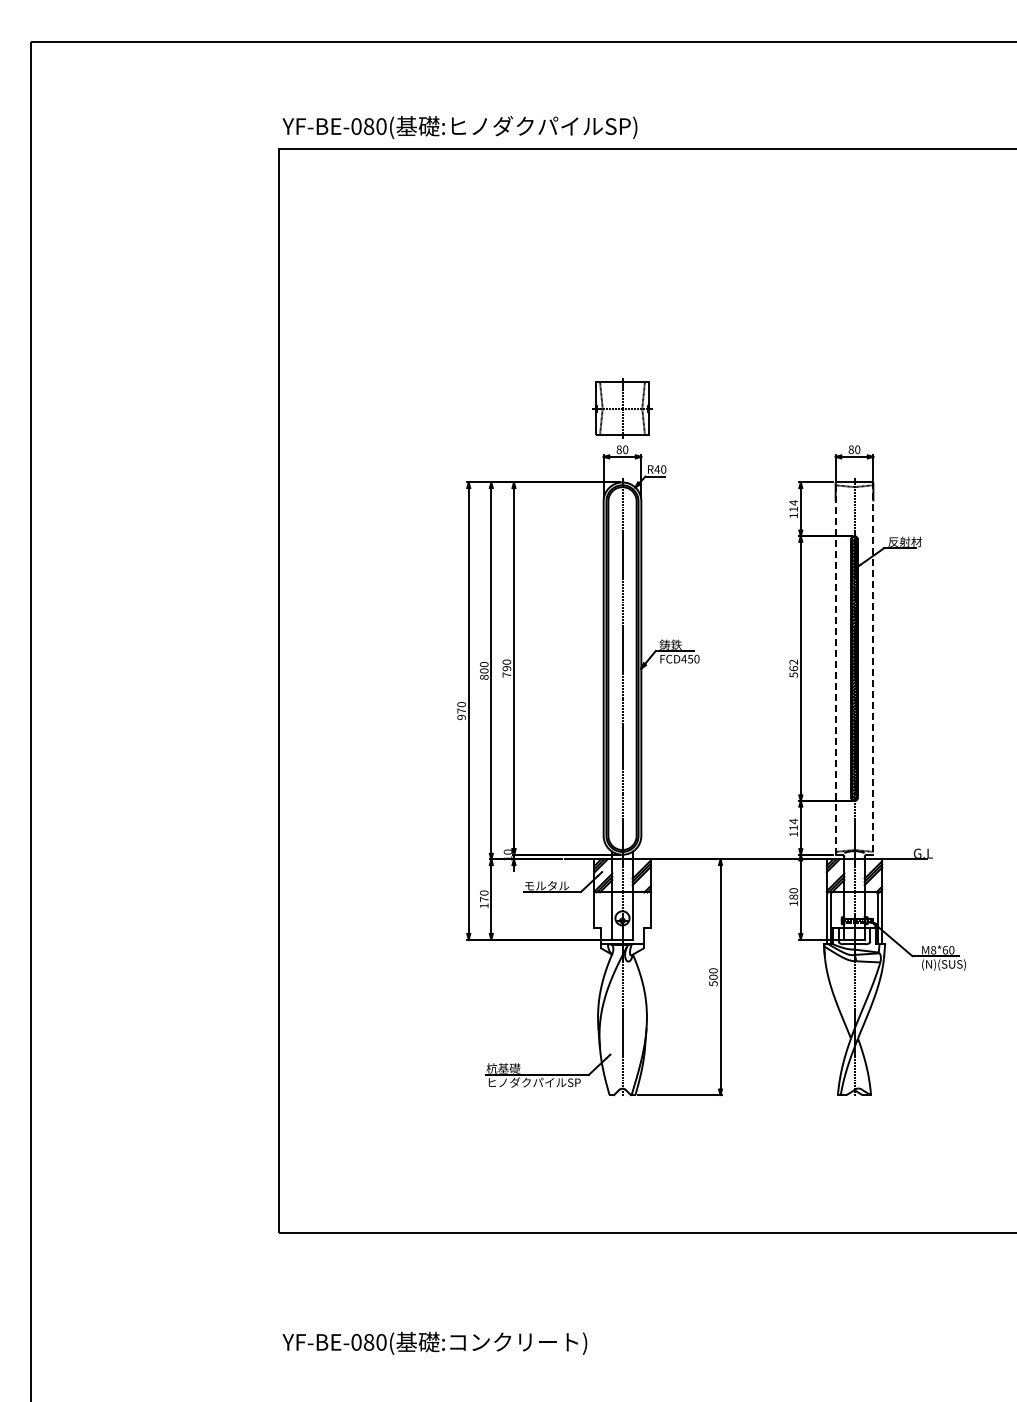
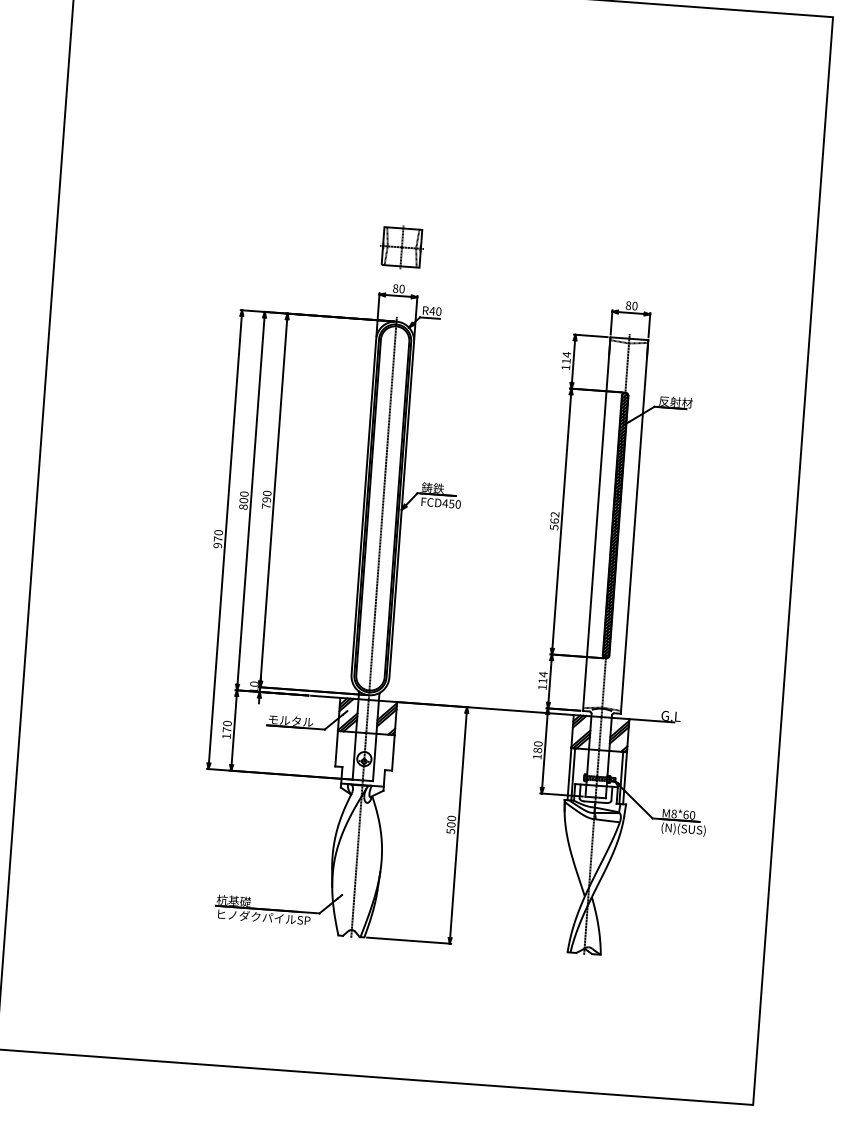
part: (622, 408) -> (401, 247), size x0.71
line: (835, 668) -> (596, 524), dashed -> solid
line: (873, 669) -> (634, 527), dashed -> solid

